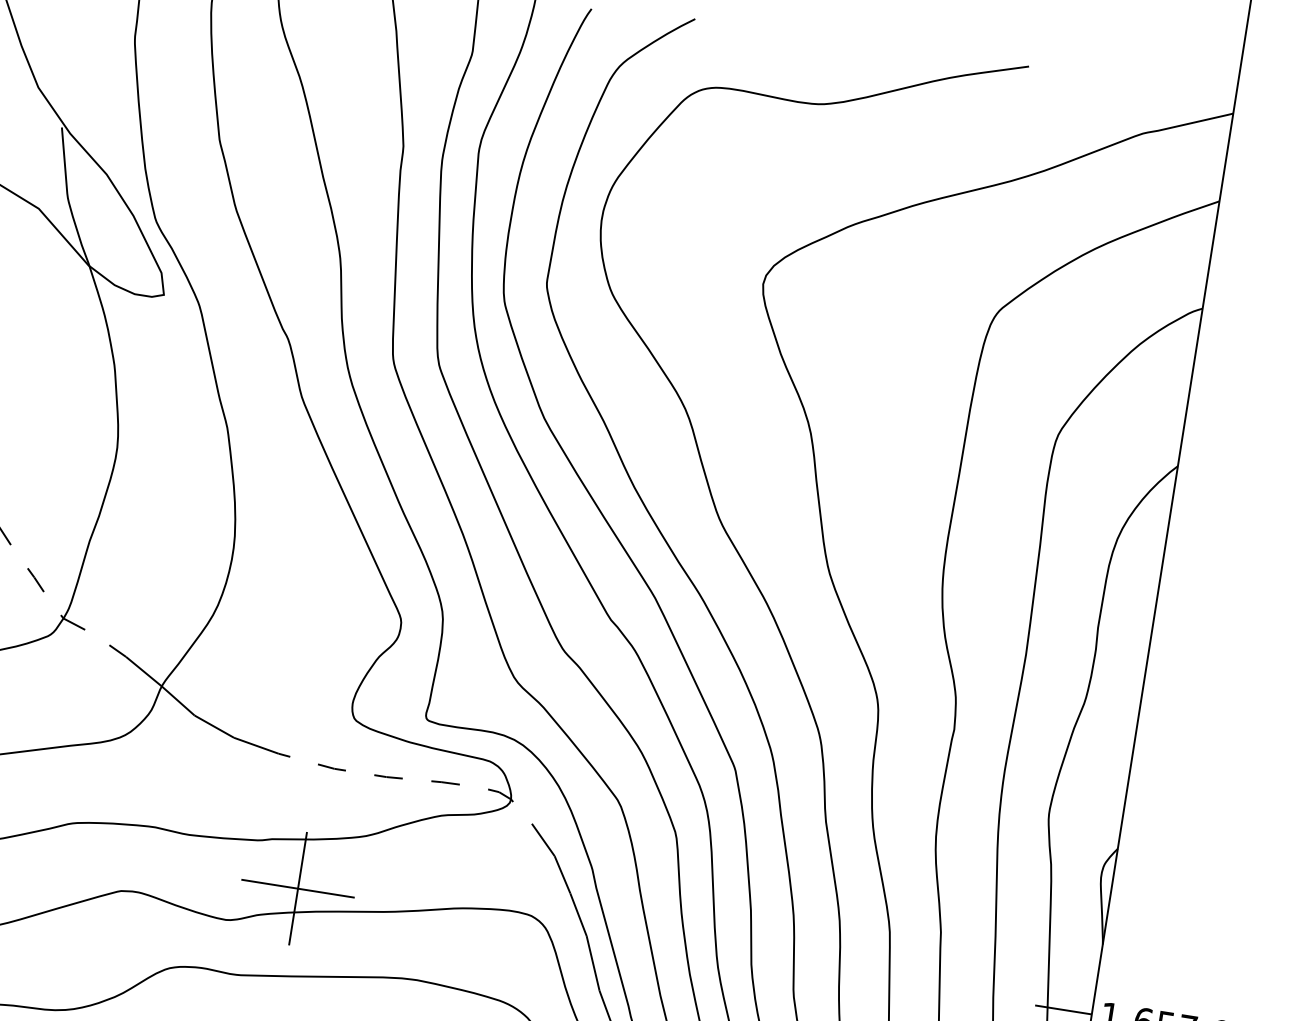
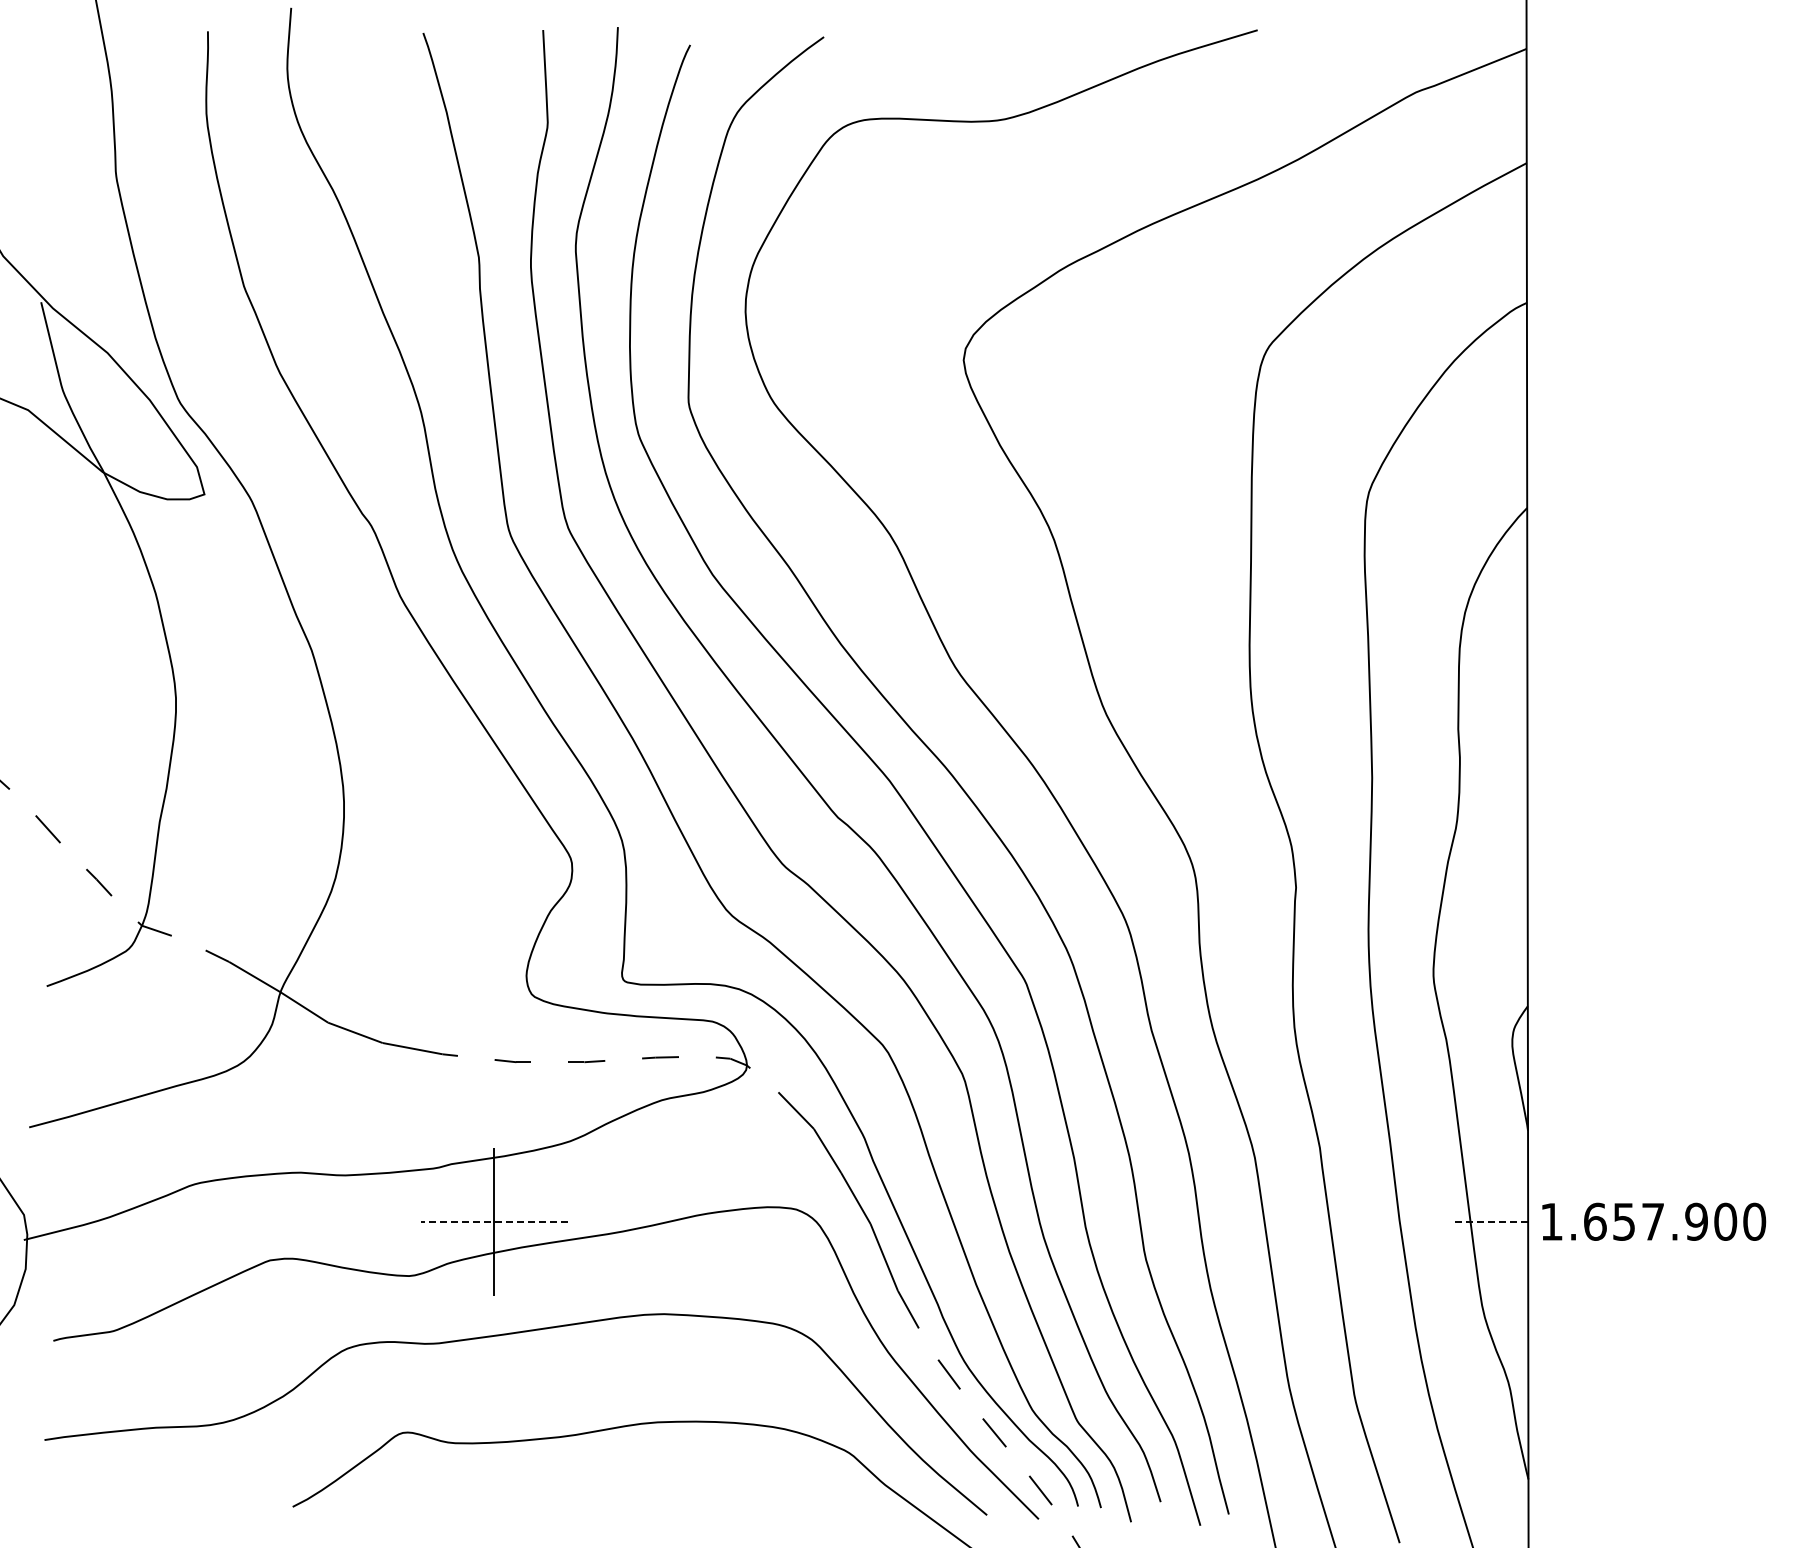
line: (298, 888) -> (494, 1221), solid -> dashed
line: (1063, 1009) -> (1491, 1221), solid -> dashed

